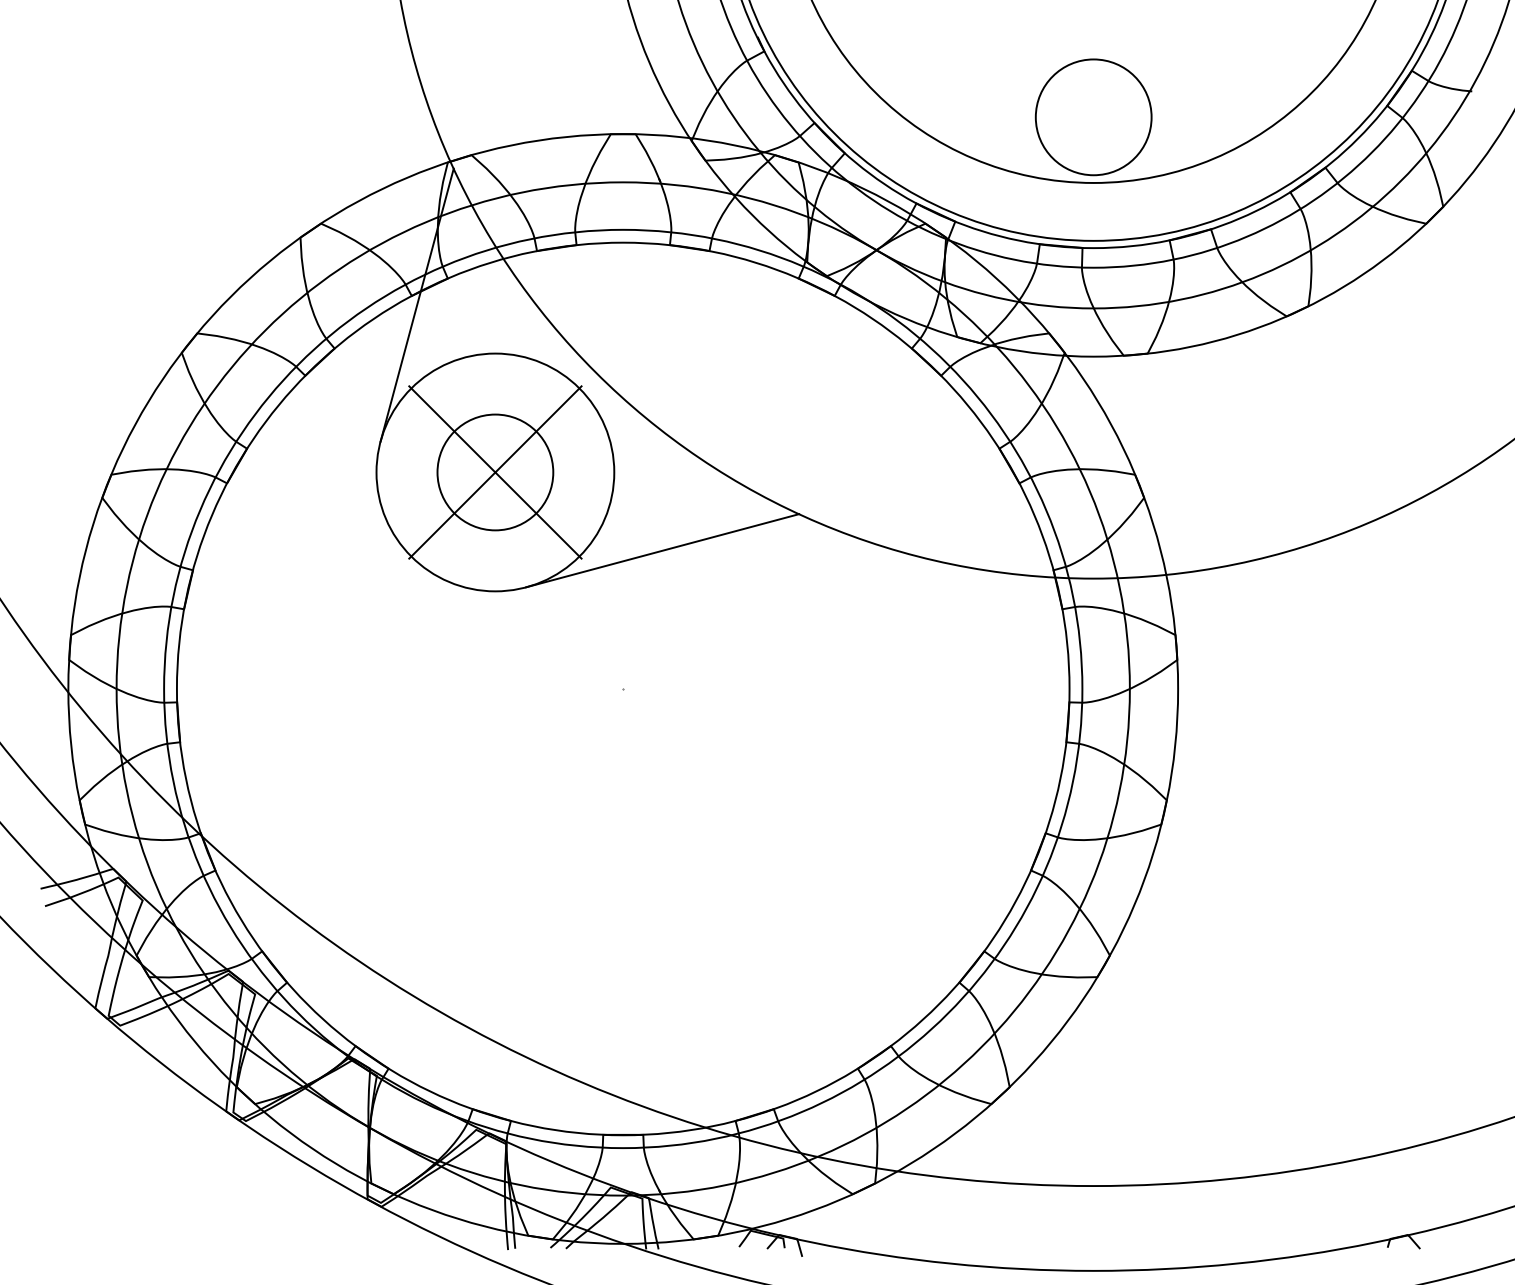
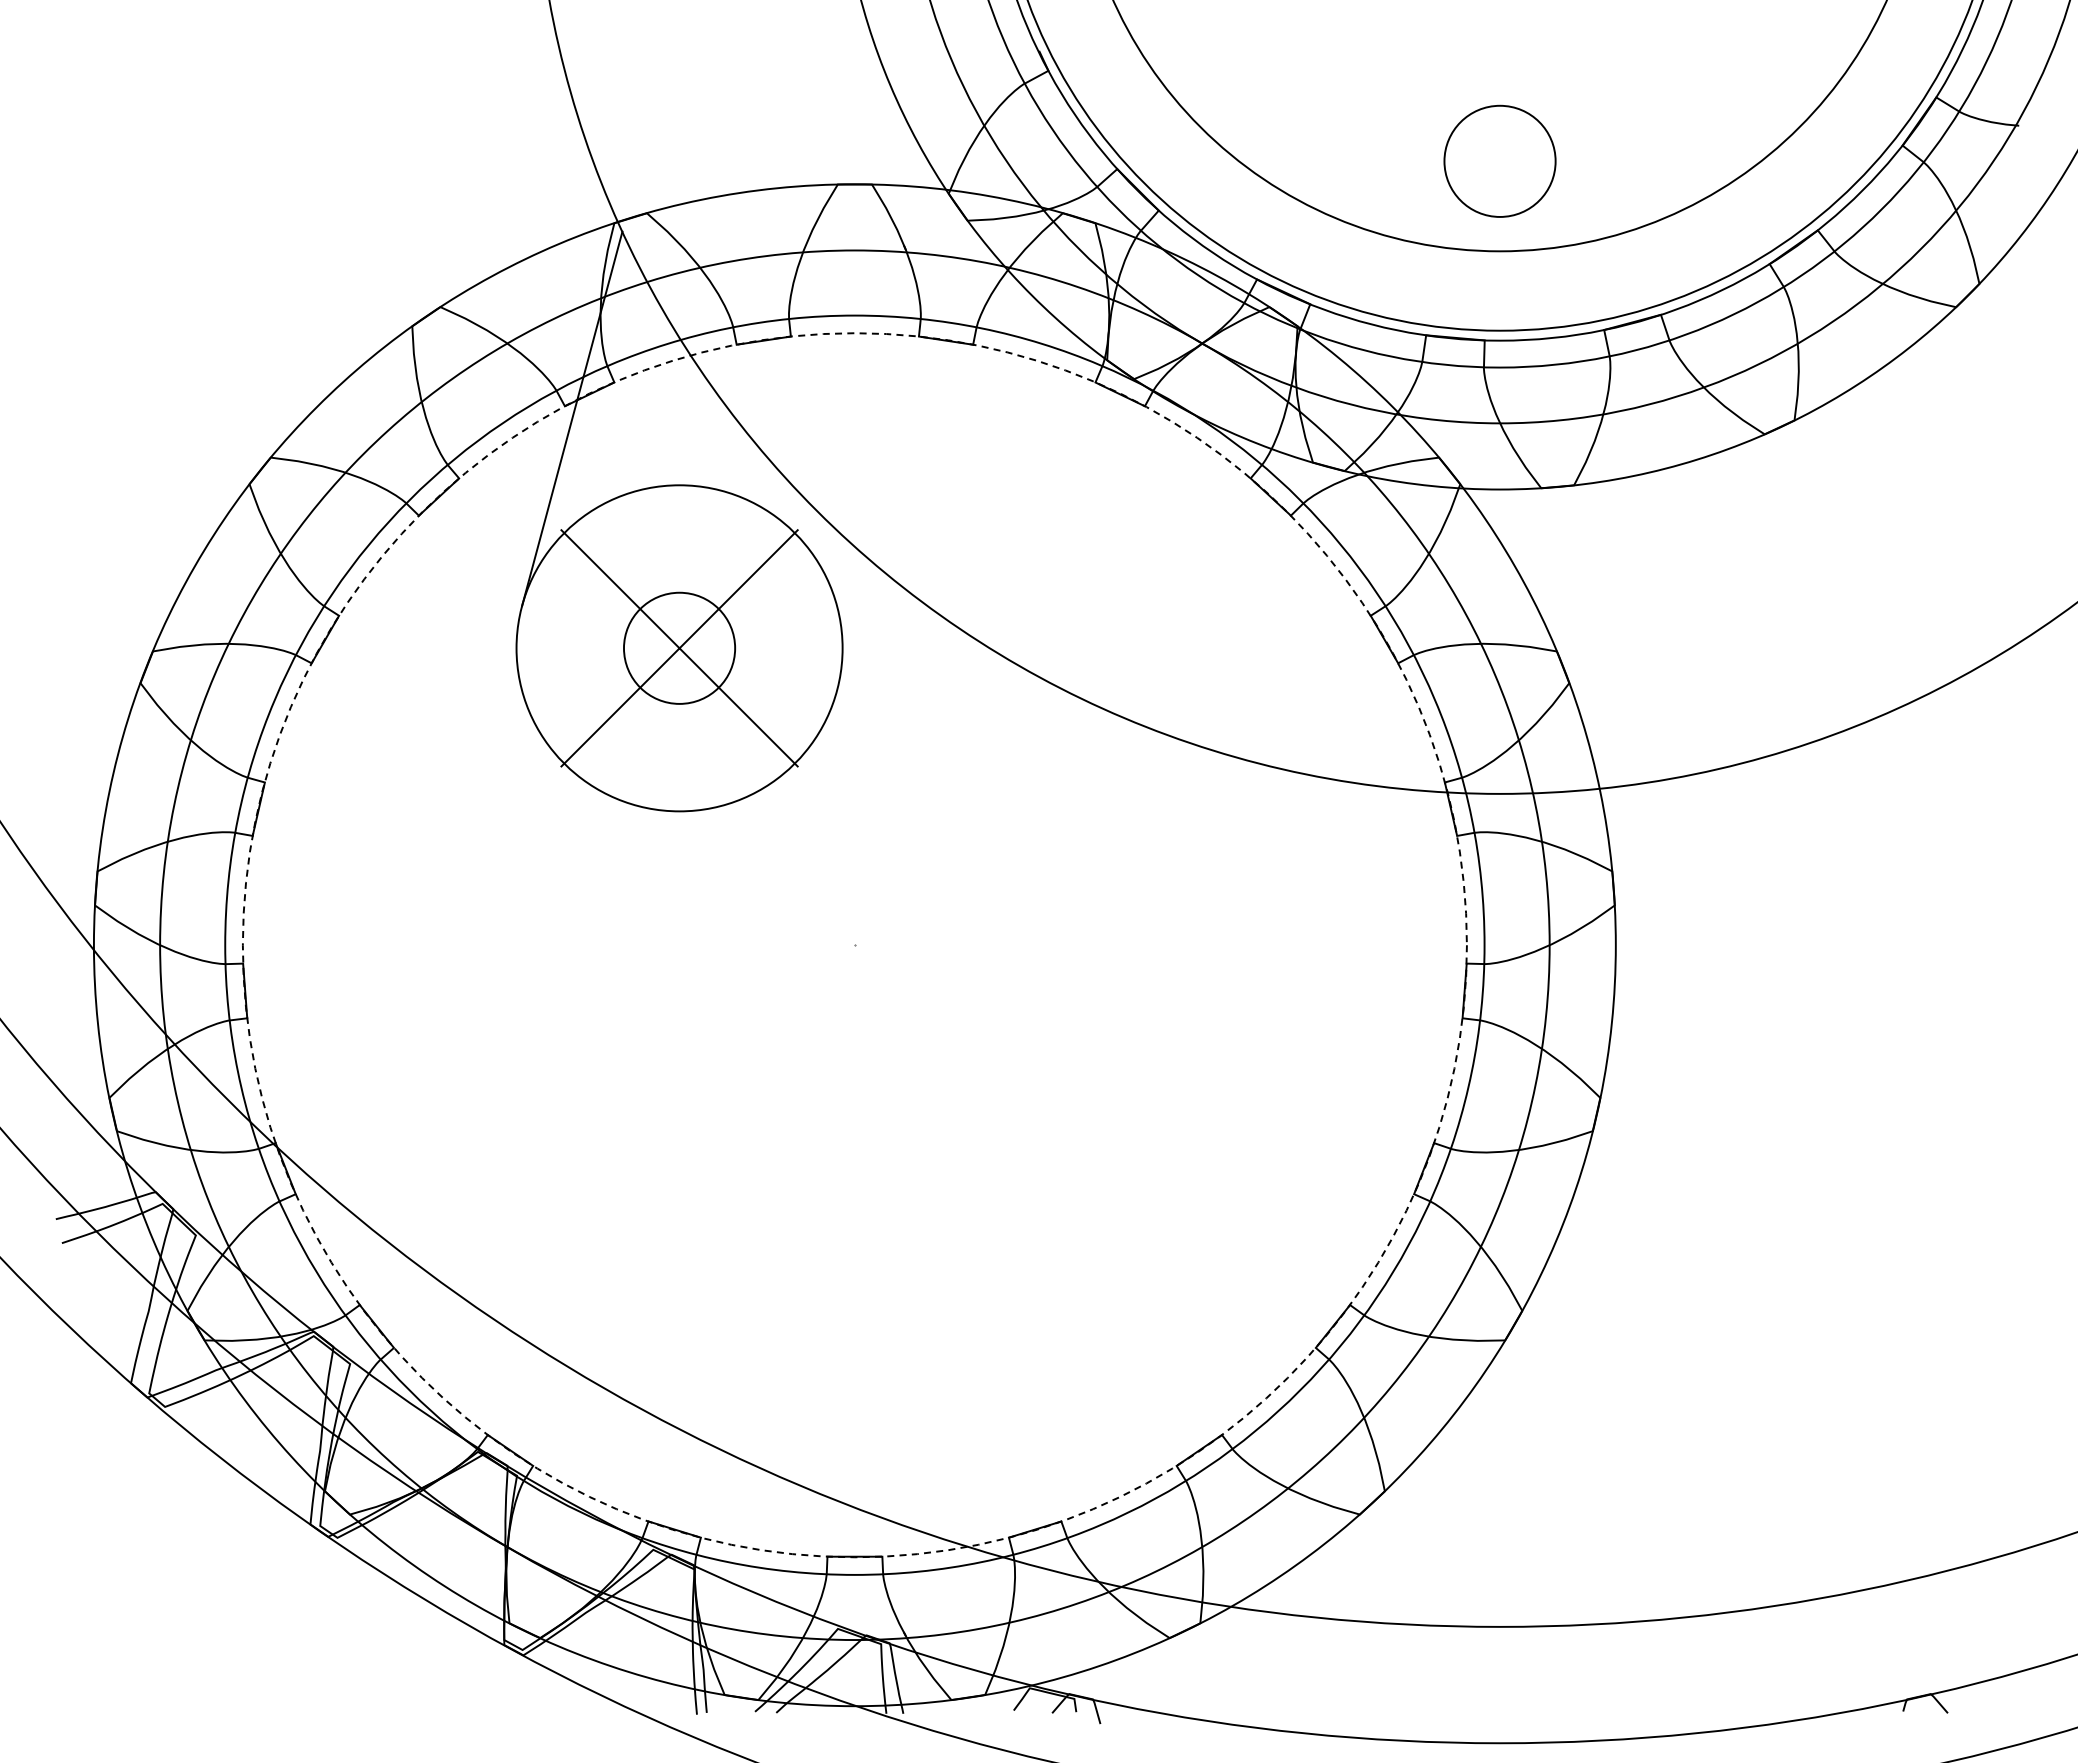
circle: (1093, 117) -> (1499, 161), size x0.7
circle: (495, 471) -> (679, 647), size x0.7
line: (662, 550) -> (908, 755), removed
circle: (622, 689) -> (854, 945), solid -> dashed

